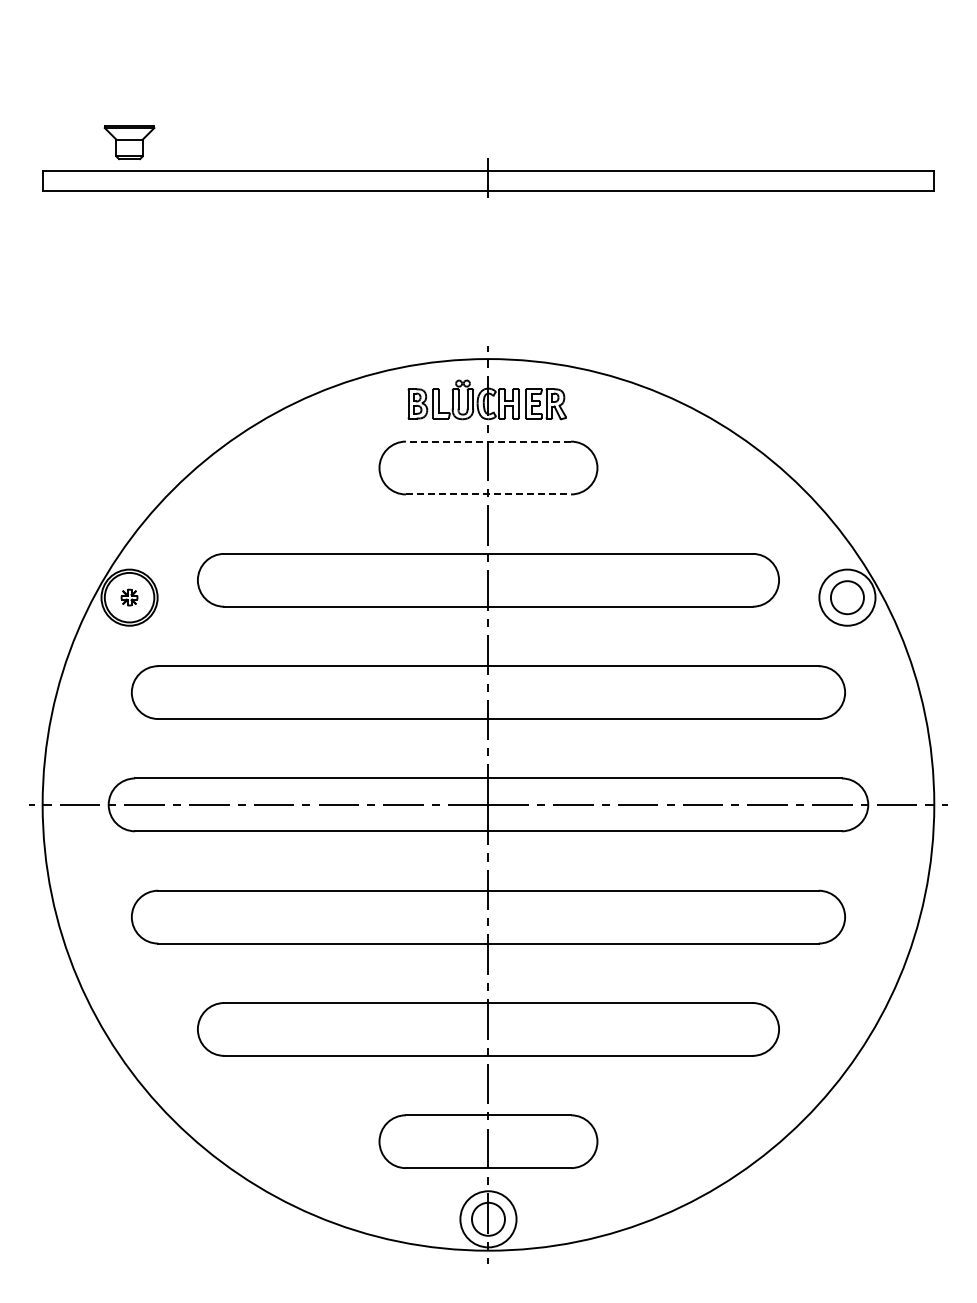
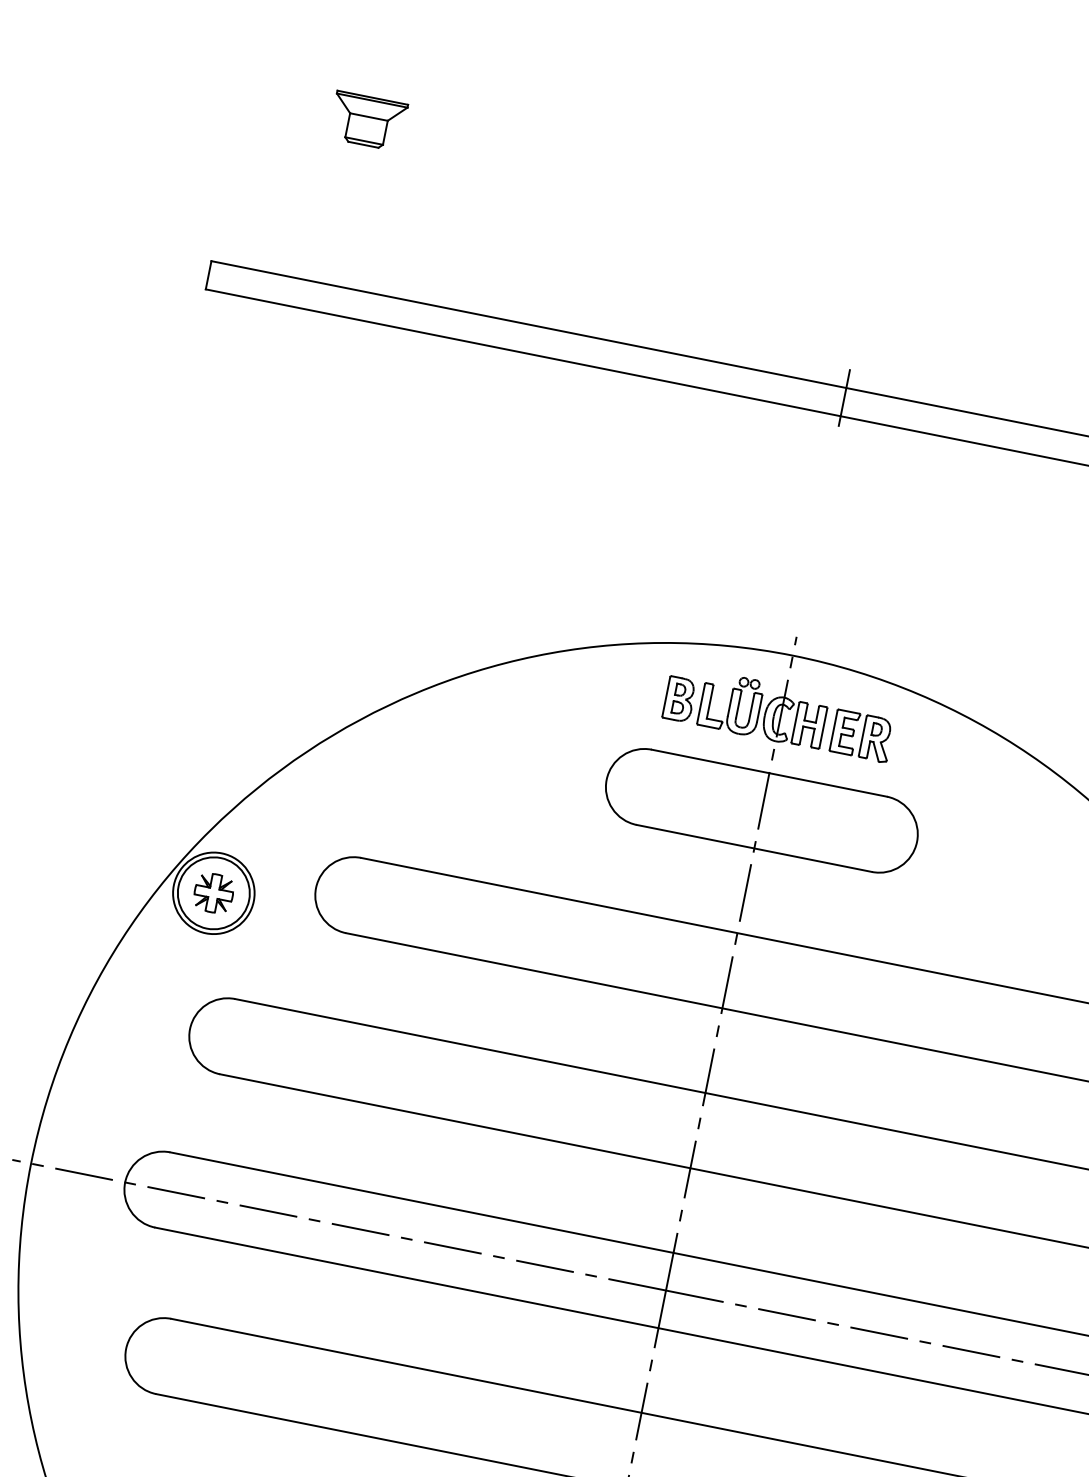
part: (129, 142) -> (368, 121), moved
line: (488, 441) -> (769, 773), dashed -> solid
line: (488, 494) -> (754, 848), dashed -> solid
part: (129, 597) -> (213, 893), size x1.67

